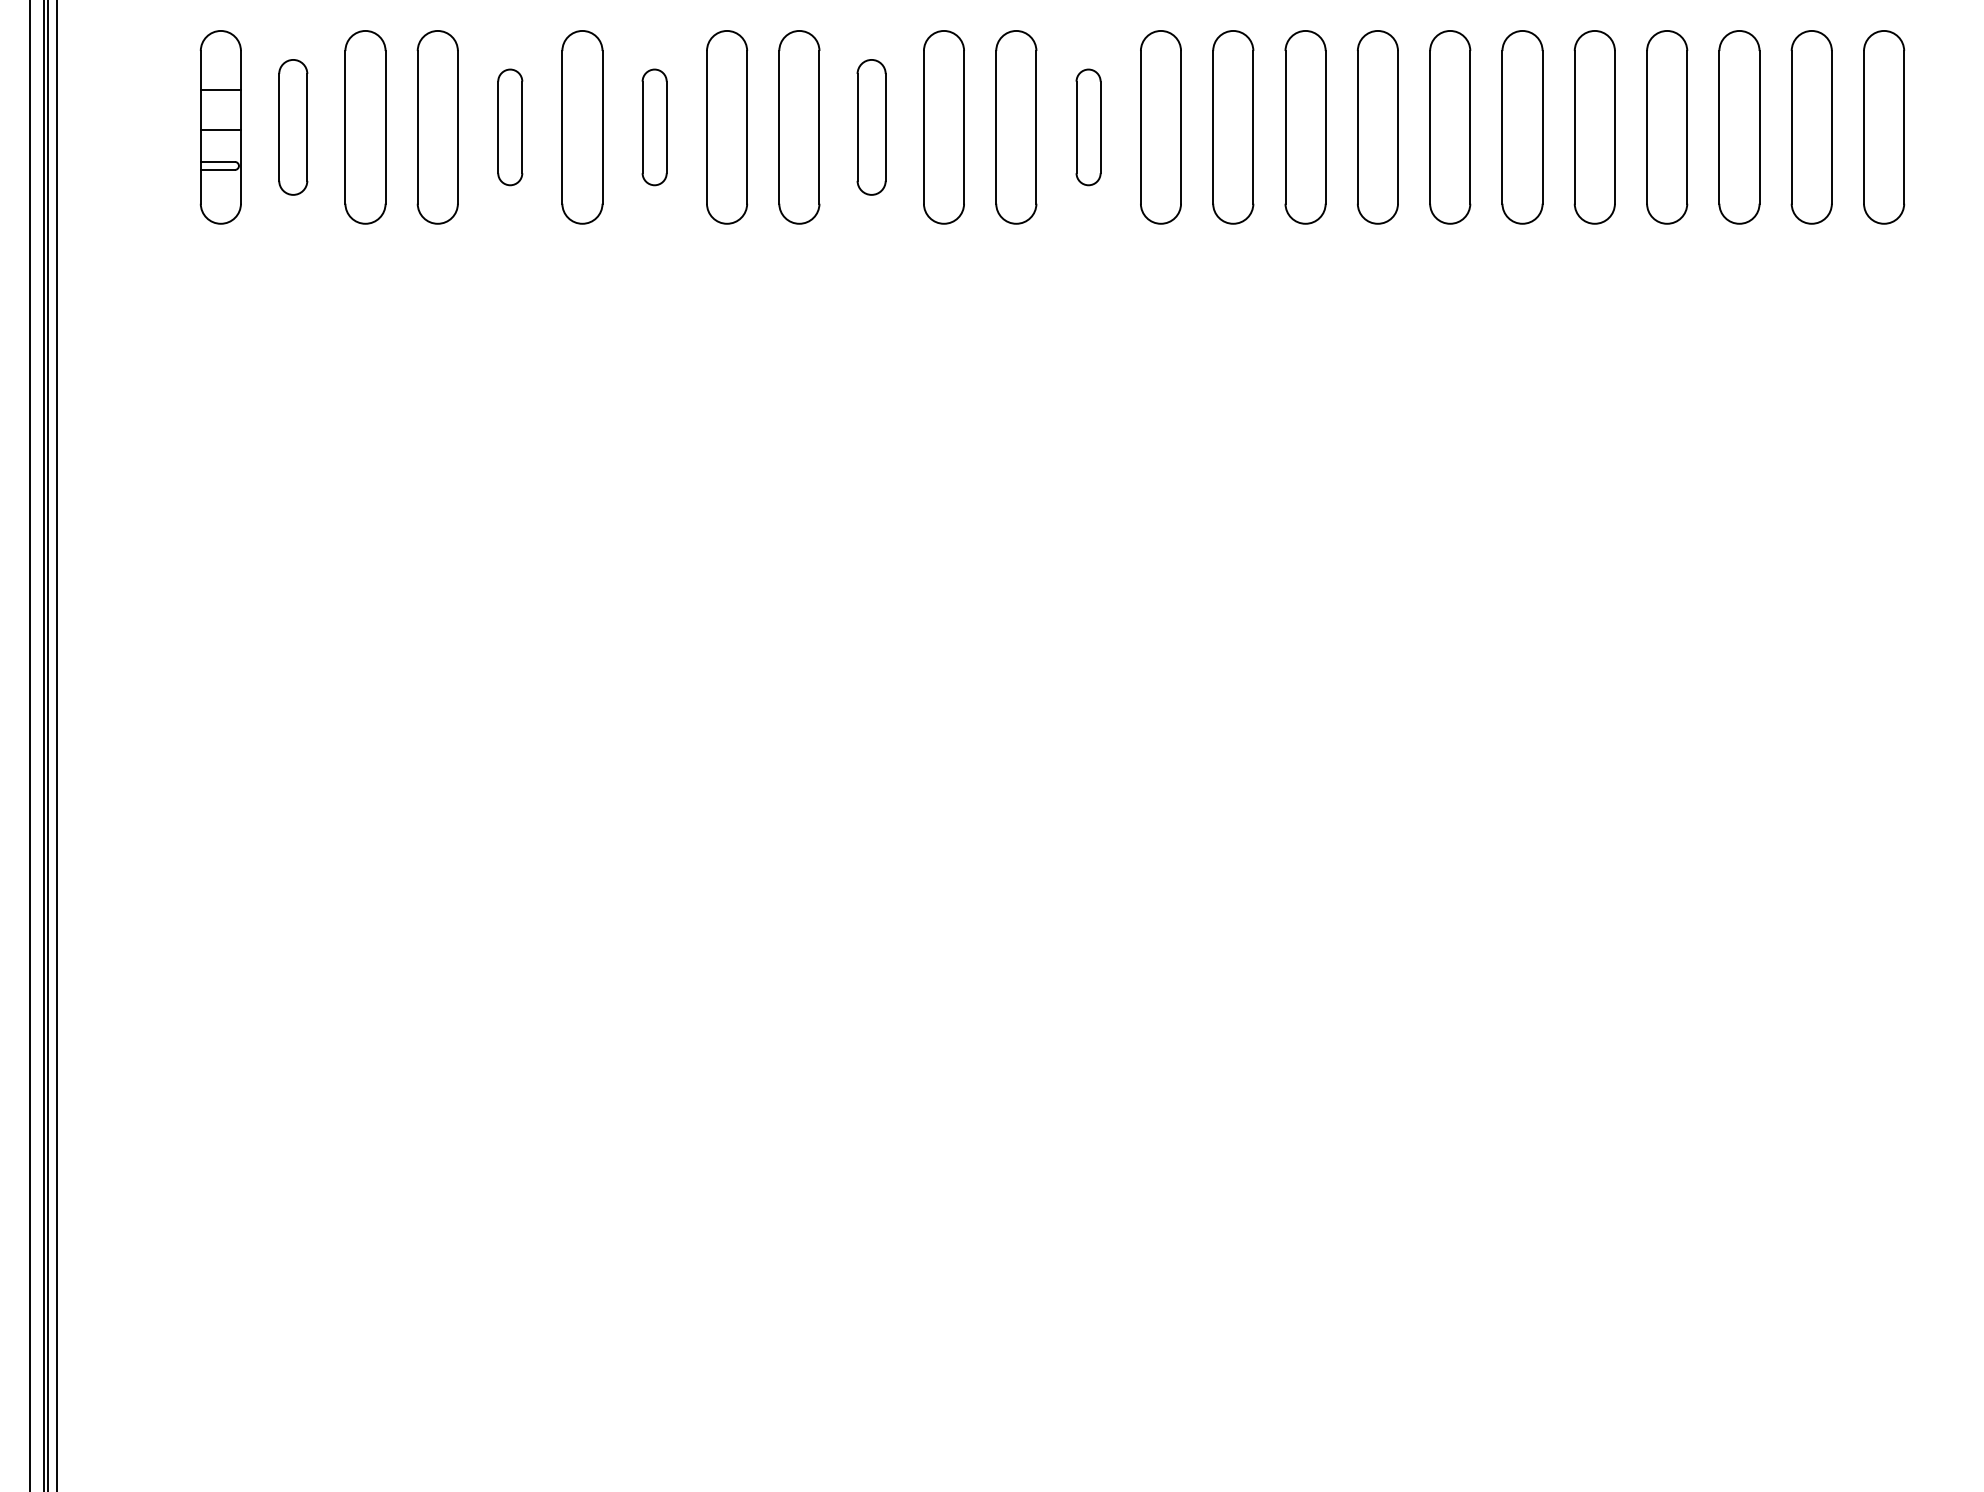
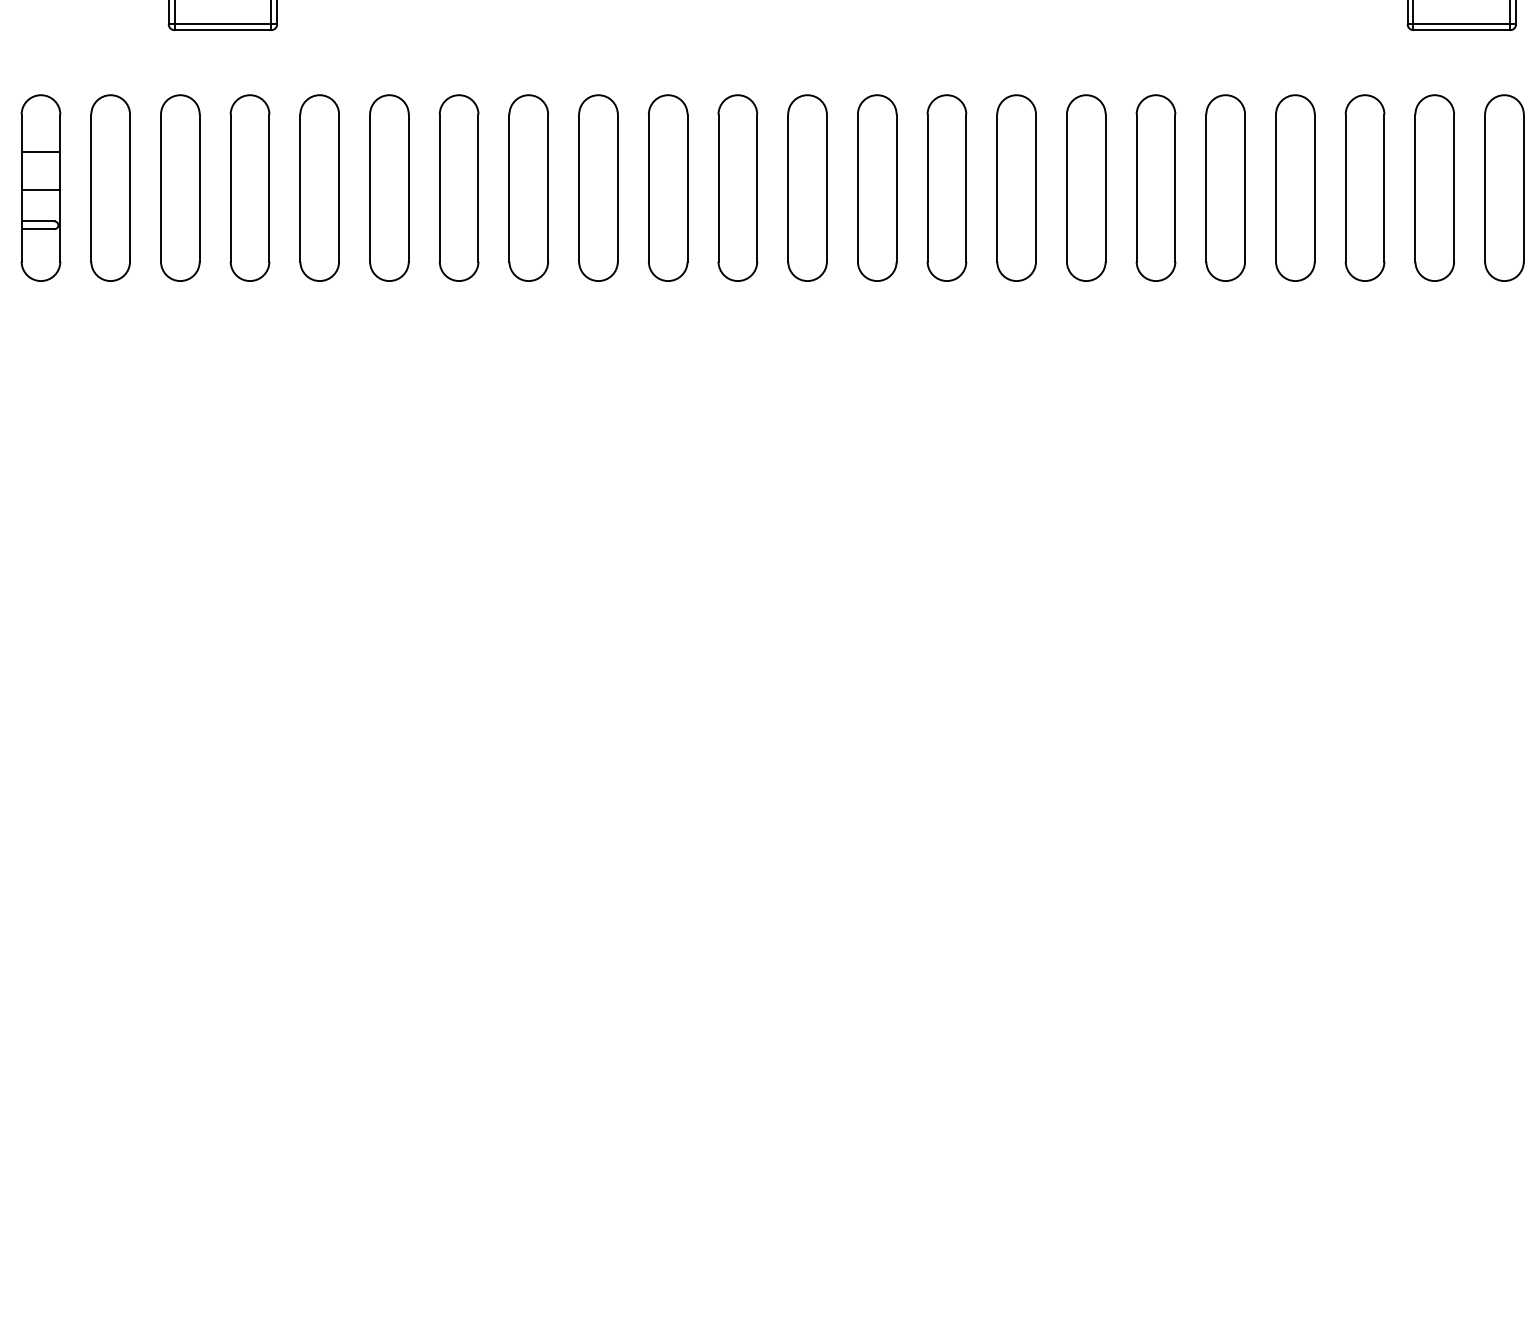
part: (293, 127) -> (110, 188), size x1.43
part: (510, 127) -> (320, 188), size x1.67
part: (654, 127) -> (458, 188), size x1.67
part: (871, 127) -> (667, 188), size x1.43
part: (1088, 127) -> (877, 188), size x1.67

